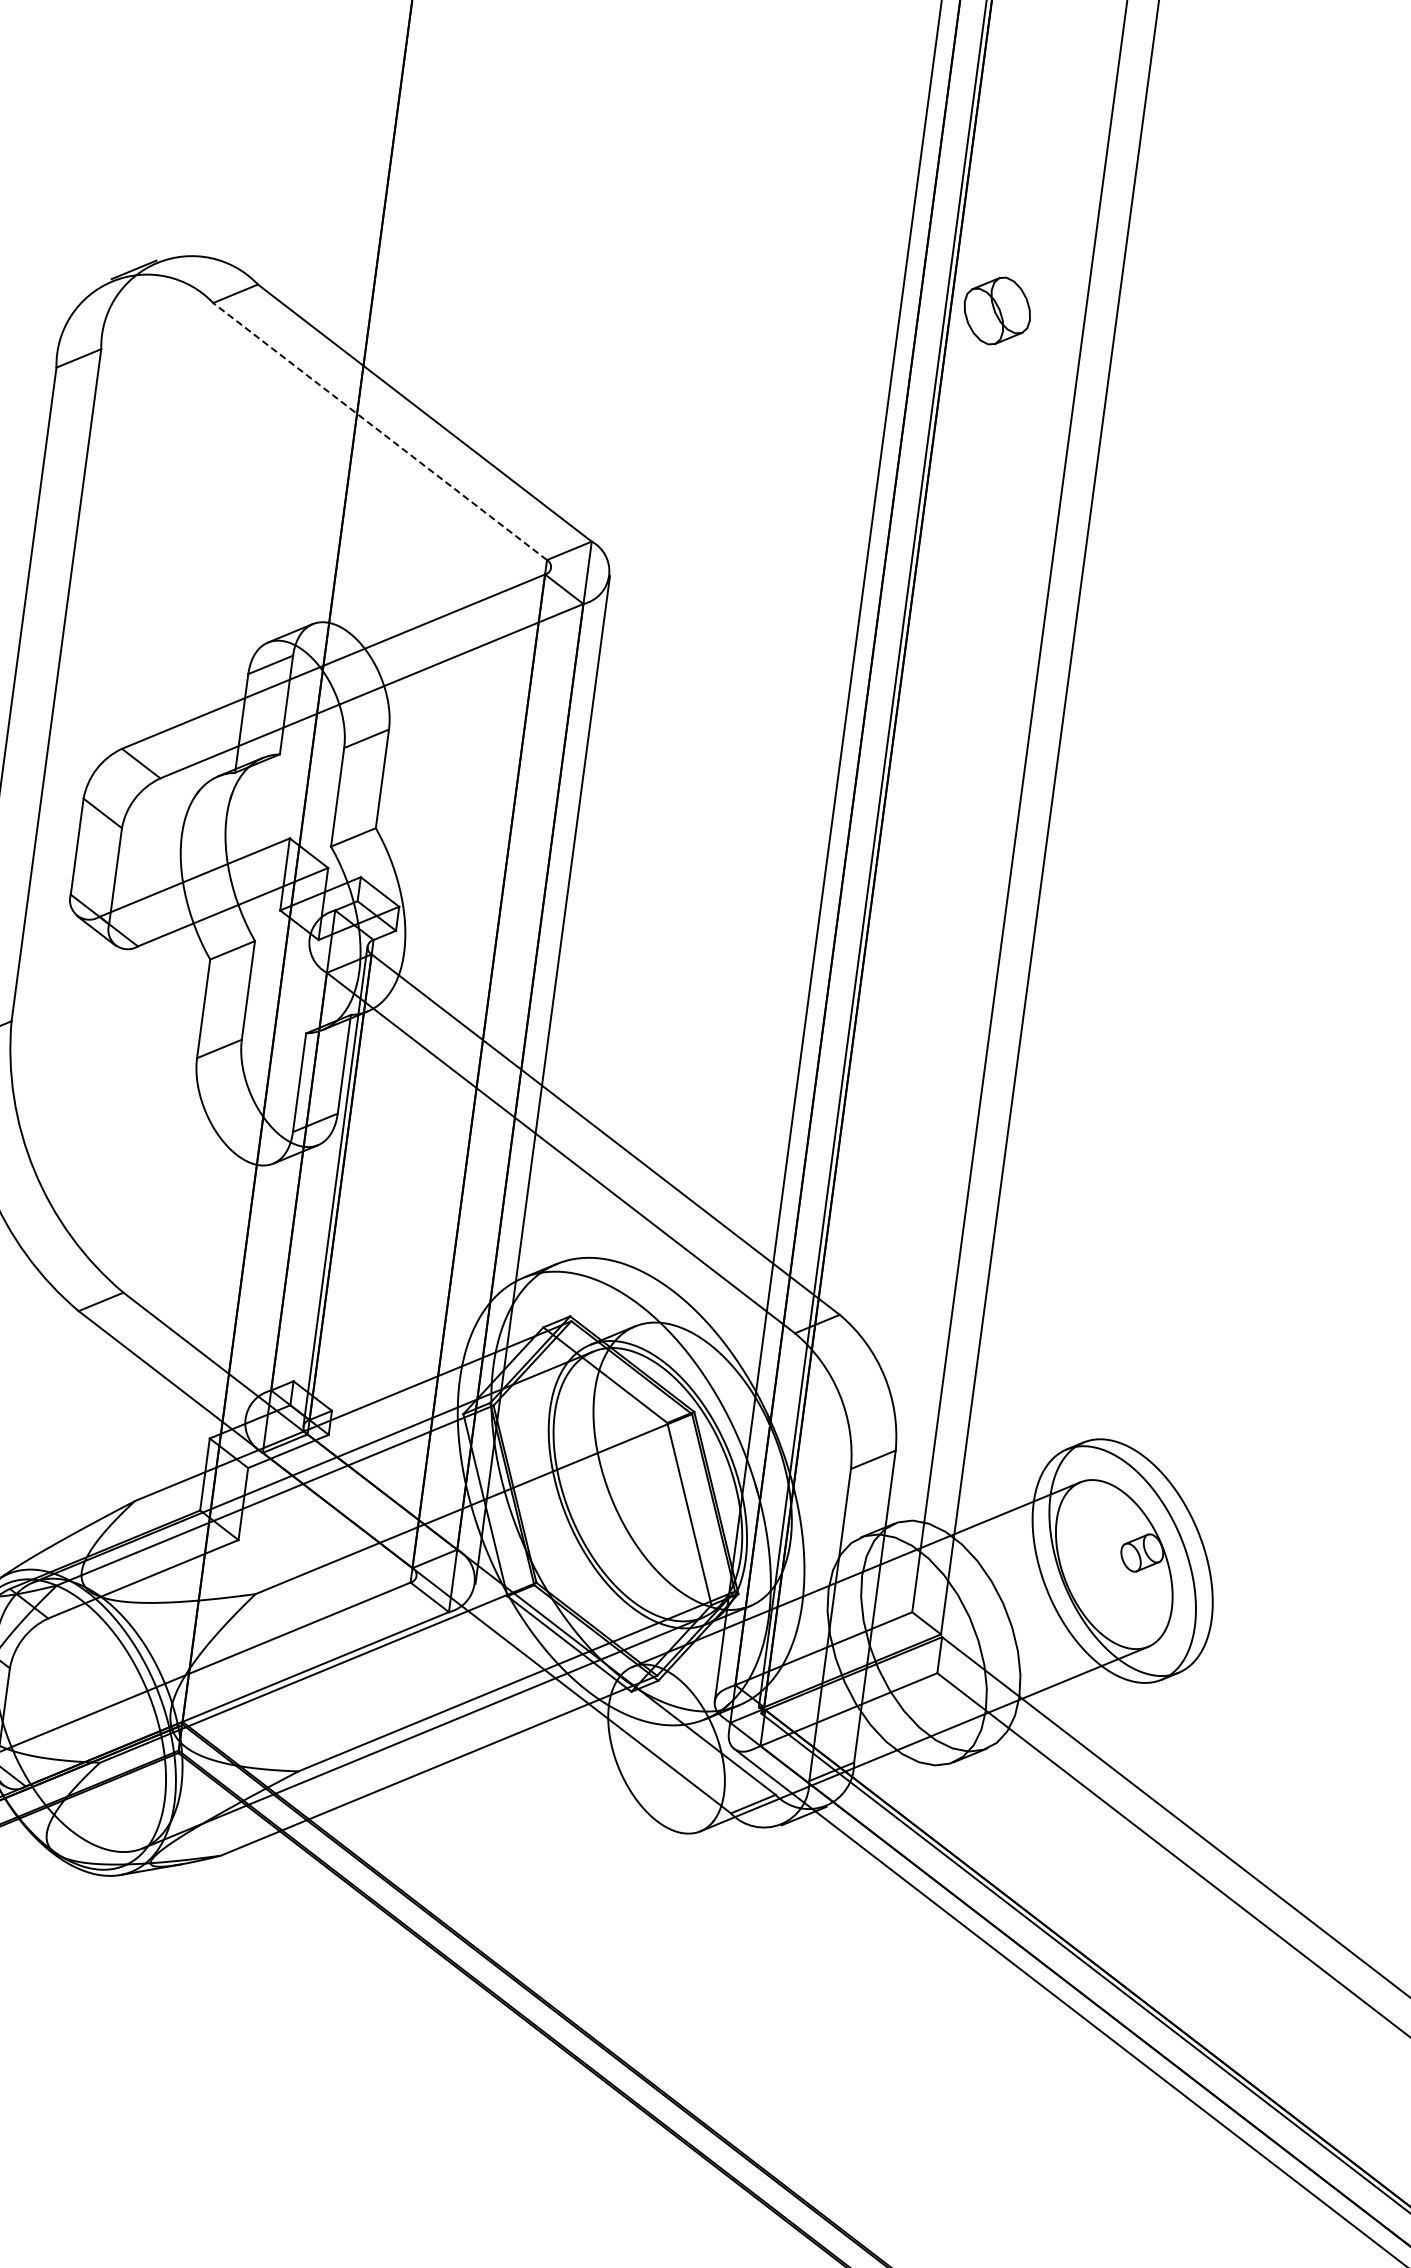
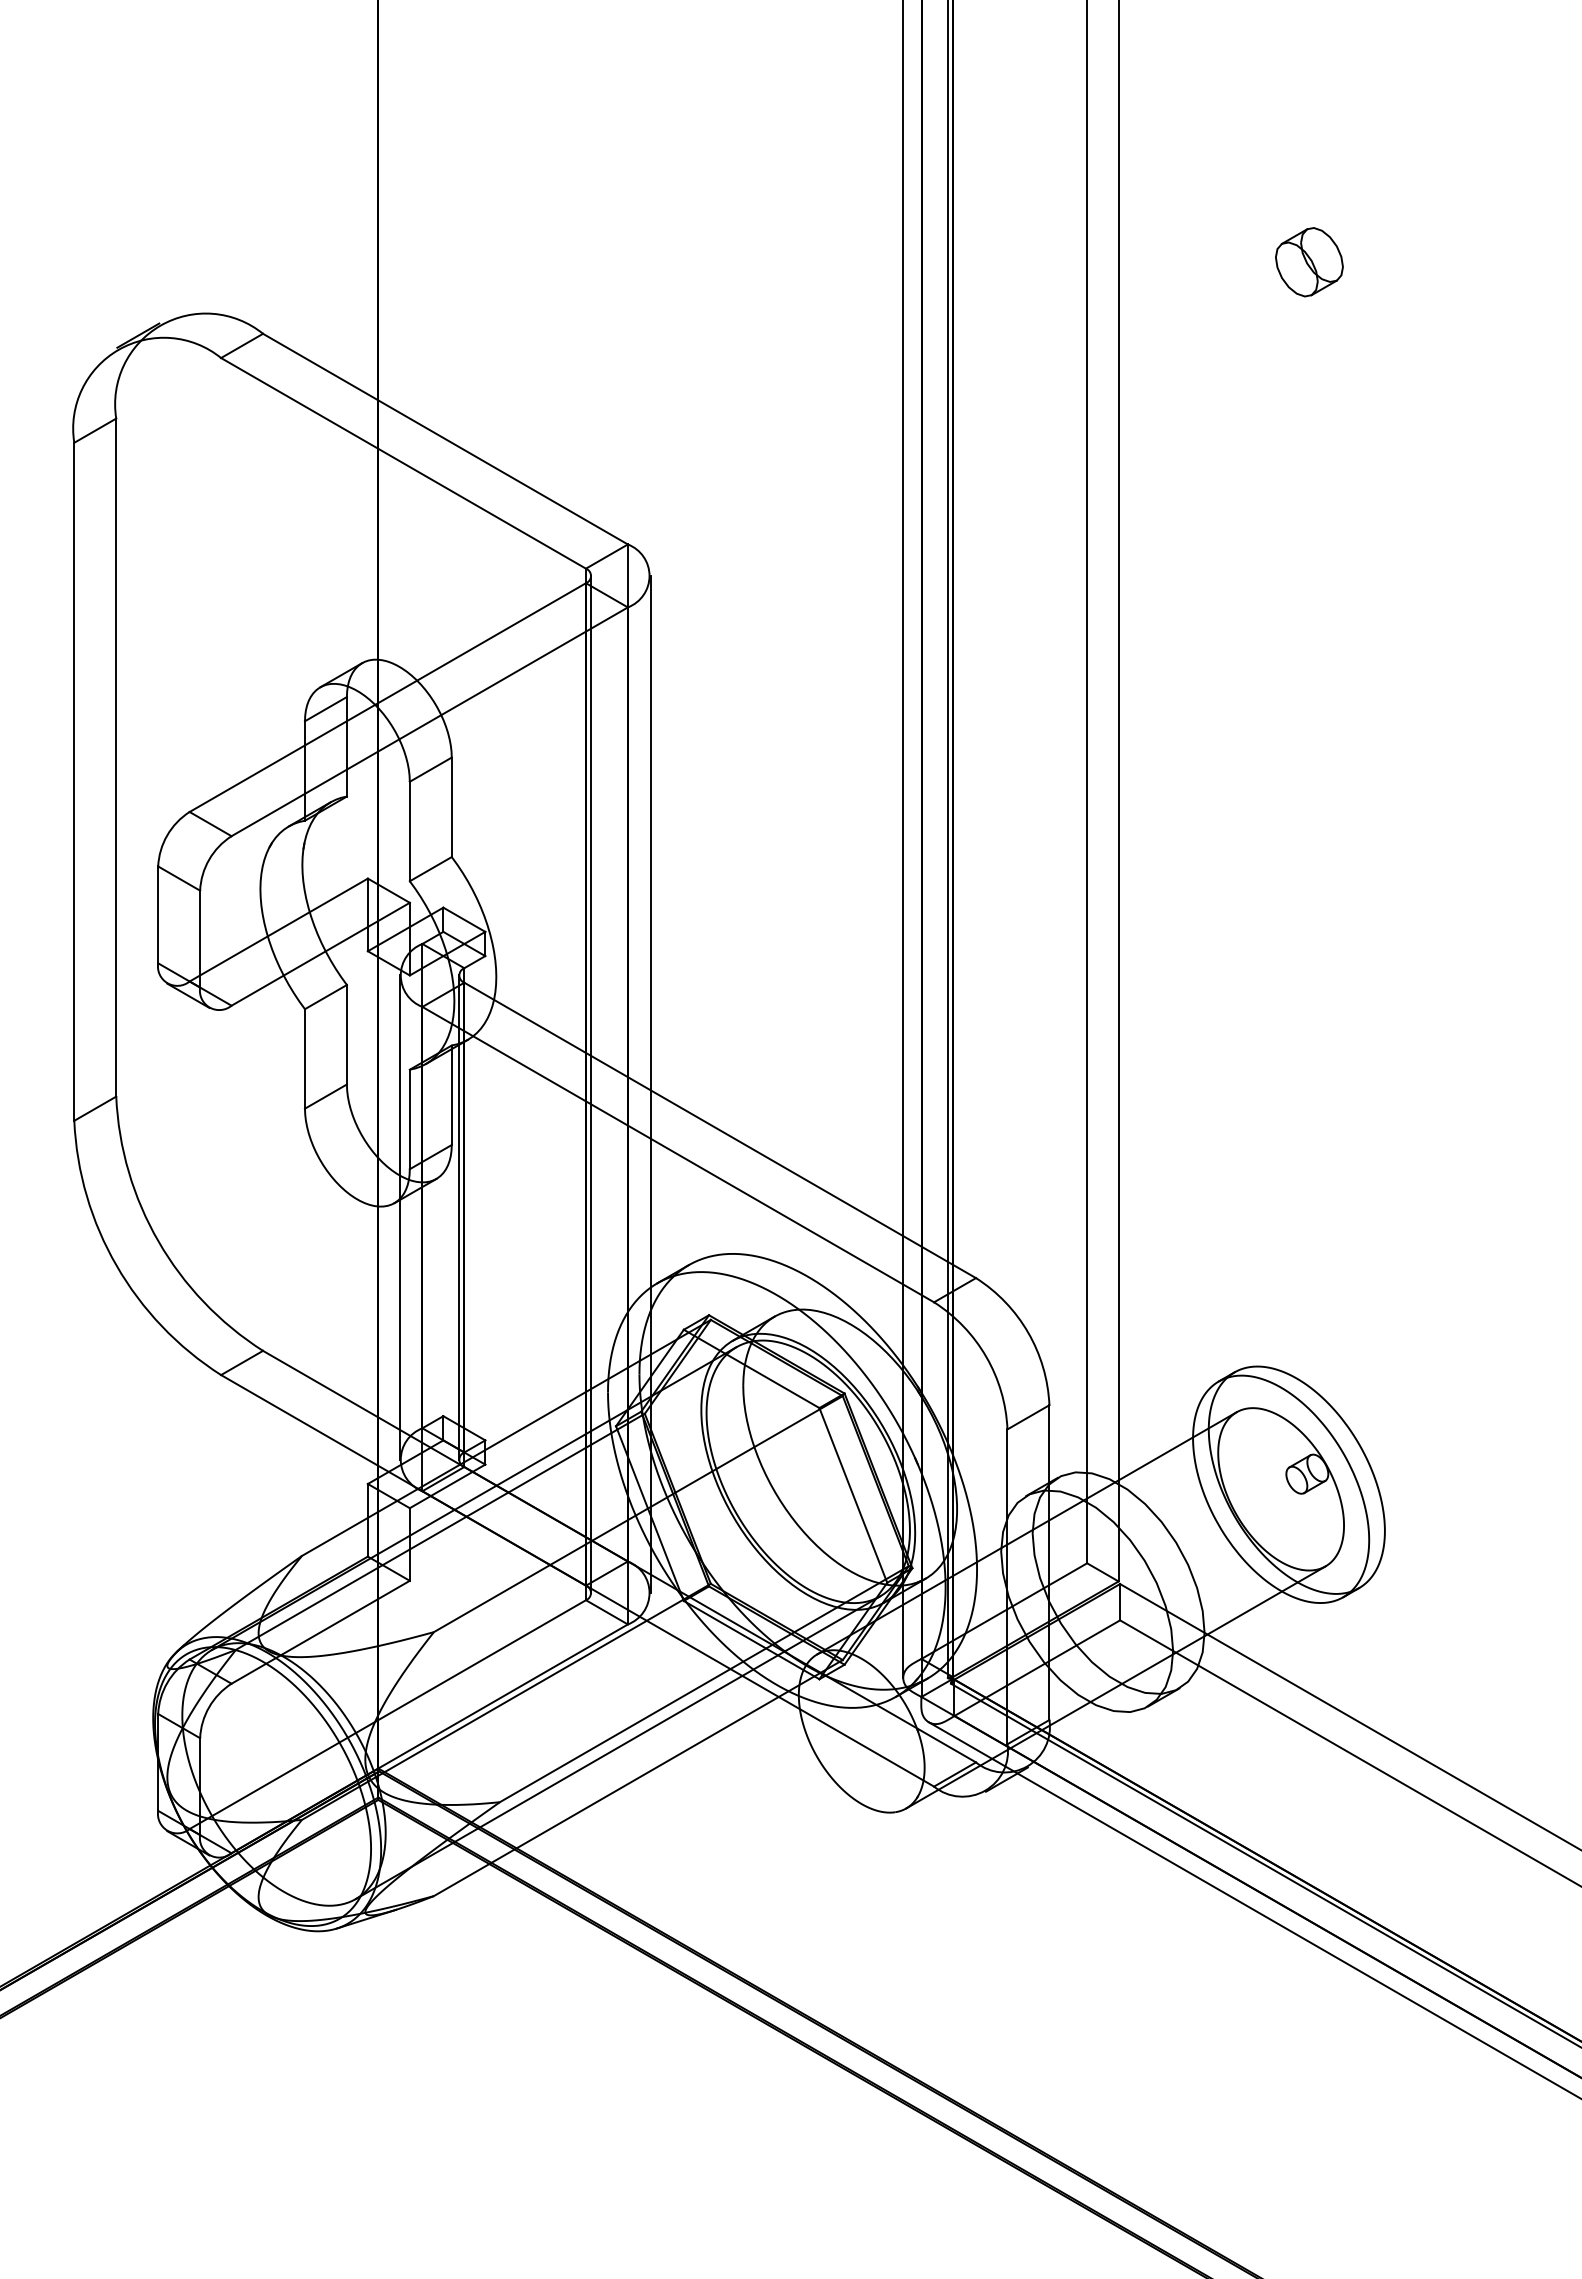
part: (997, 311) -> (1309, 262), moved
line: (380, 431) -> (403, 463), dashed -> solid
line: (484, 1071) -> (591, 1083), added
line: (276, 1178) -> (399, 1217), added

